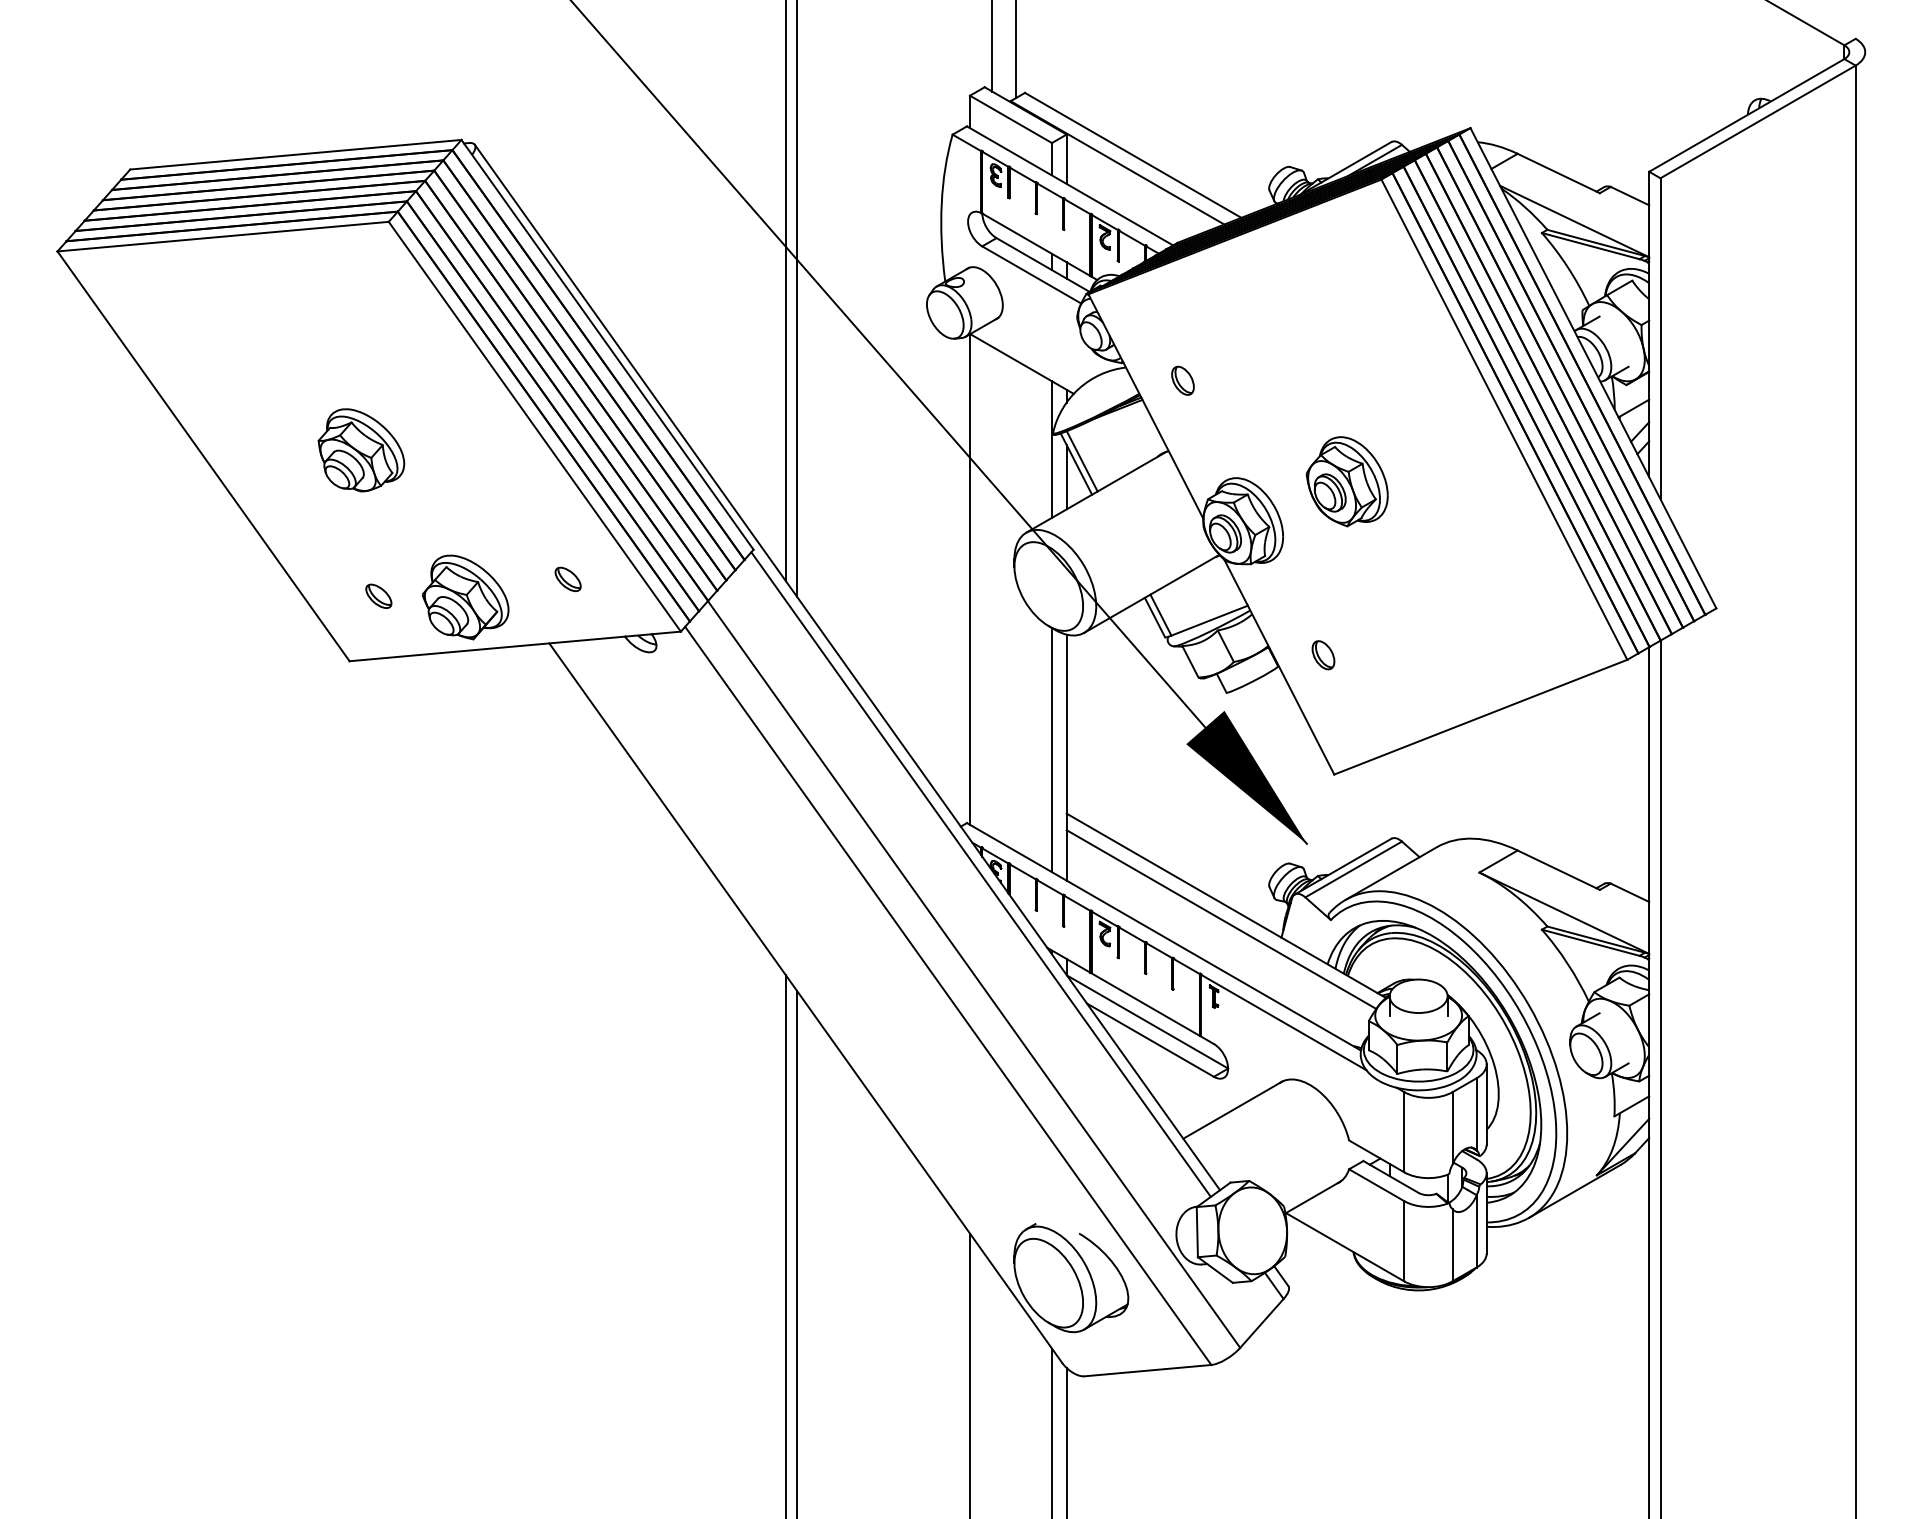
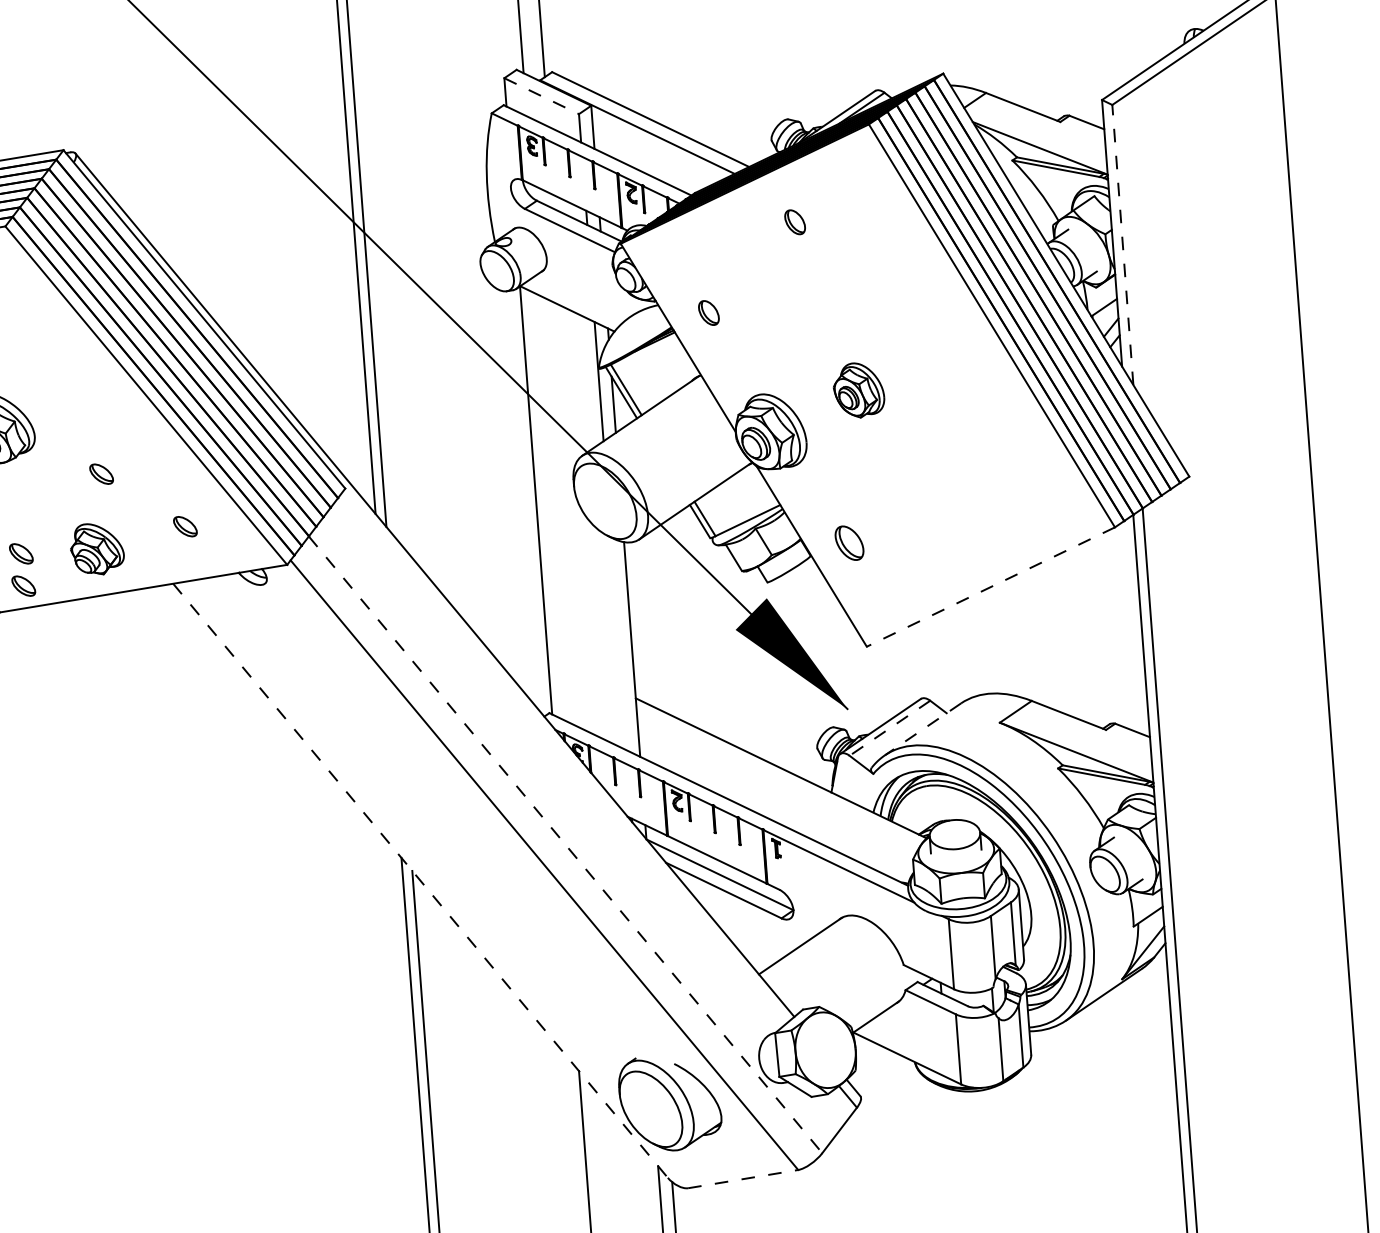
line: (1011, 119) -> (542, 96), solid -> dashed
part: (1288, 284) -> (794, 222), added
line: (1660, 338) -> (1122, 244), solid -> dashed
part: (1346, 481) -> (858, 390), size x0.7
part: (476, 512) -> (101, 474), added
part: (465, 597) -> (97, 549), size x0.7
part: (378, 632) -> (23, 585), added
part: (1323, 655) -> (849, 543), size x1.4
line: (1480, 717) -> (990, 587), solid -> dashed
line: (1051, 750) -> (618, 644), removed
line: (1353, 869) -> (889, 728), solid -> dashed
line: (1391, 873) -> (923, 729), solid -> dashed
line: (980, 874) -> (564, 757), removed
line: (1221, 919) -> (777, 780), removed
line: (974, 974) -> (565, 844), solid -> dashed
line: (805, 1003) -> (420, 881), solid -> dashed
line: (1147, 1370) -> (742, 1179), solid -> dashed

